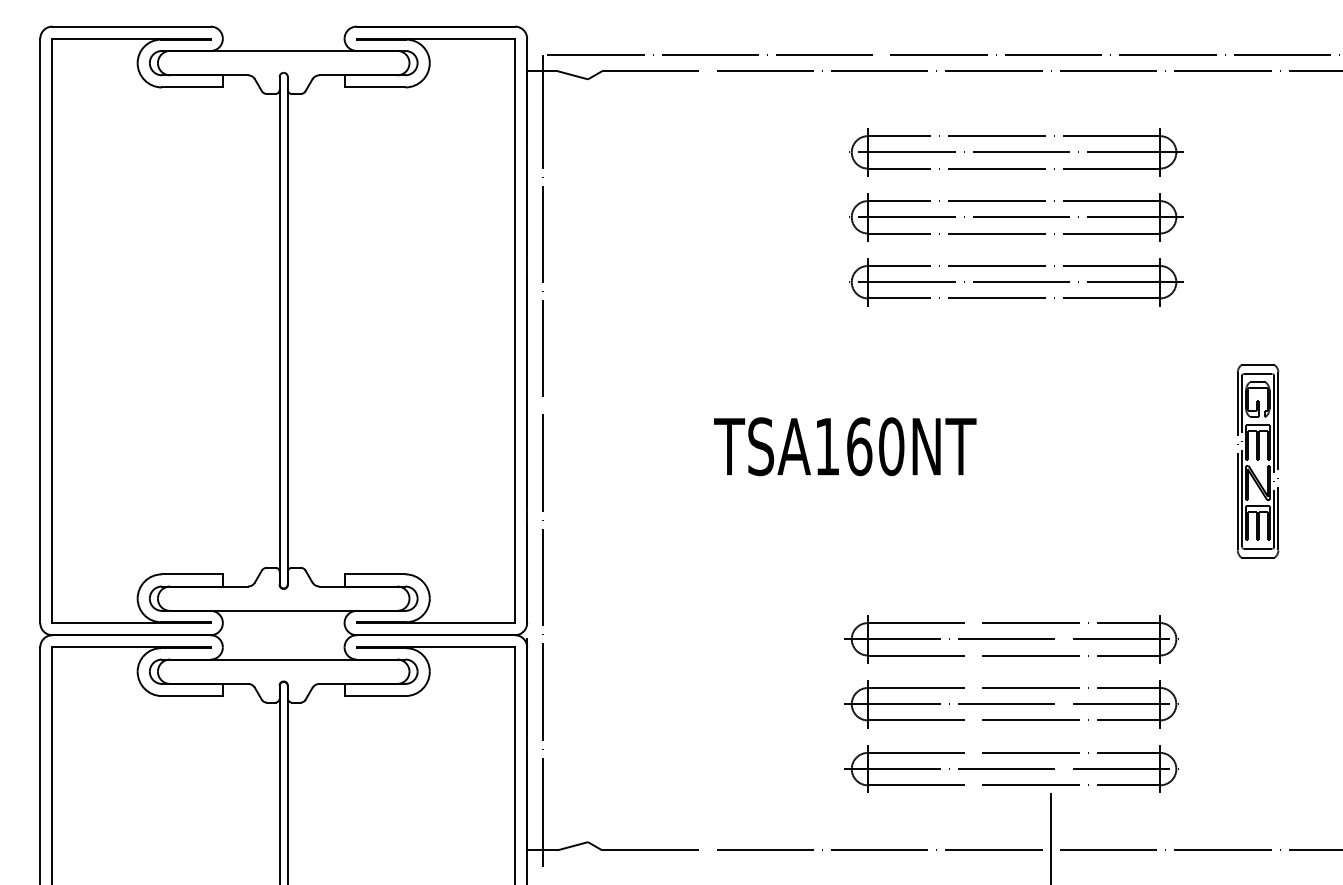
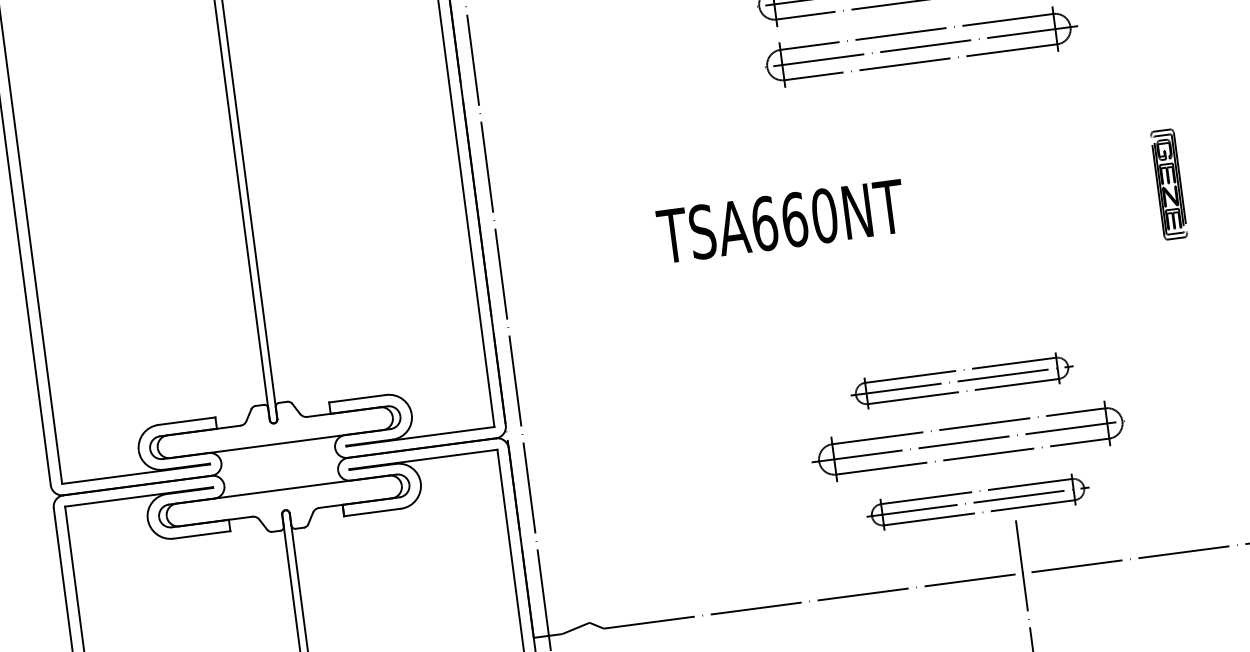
text: (827, 446) -> (764, 223), TSA160NT -> TSA660NT
part: (1258, 461) -> (1169, 184), size x0.6
part: (1011, 639) -> (960, 381), size x0.7
part: (1011, 768) -> (976, 501), size x0.7

